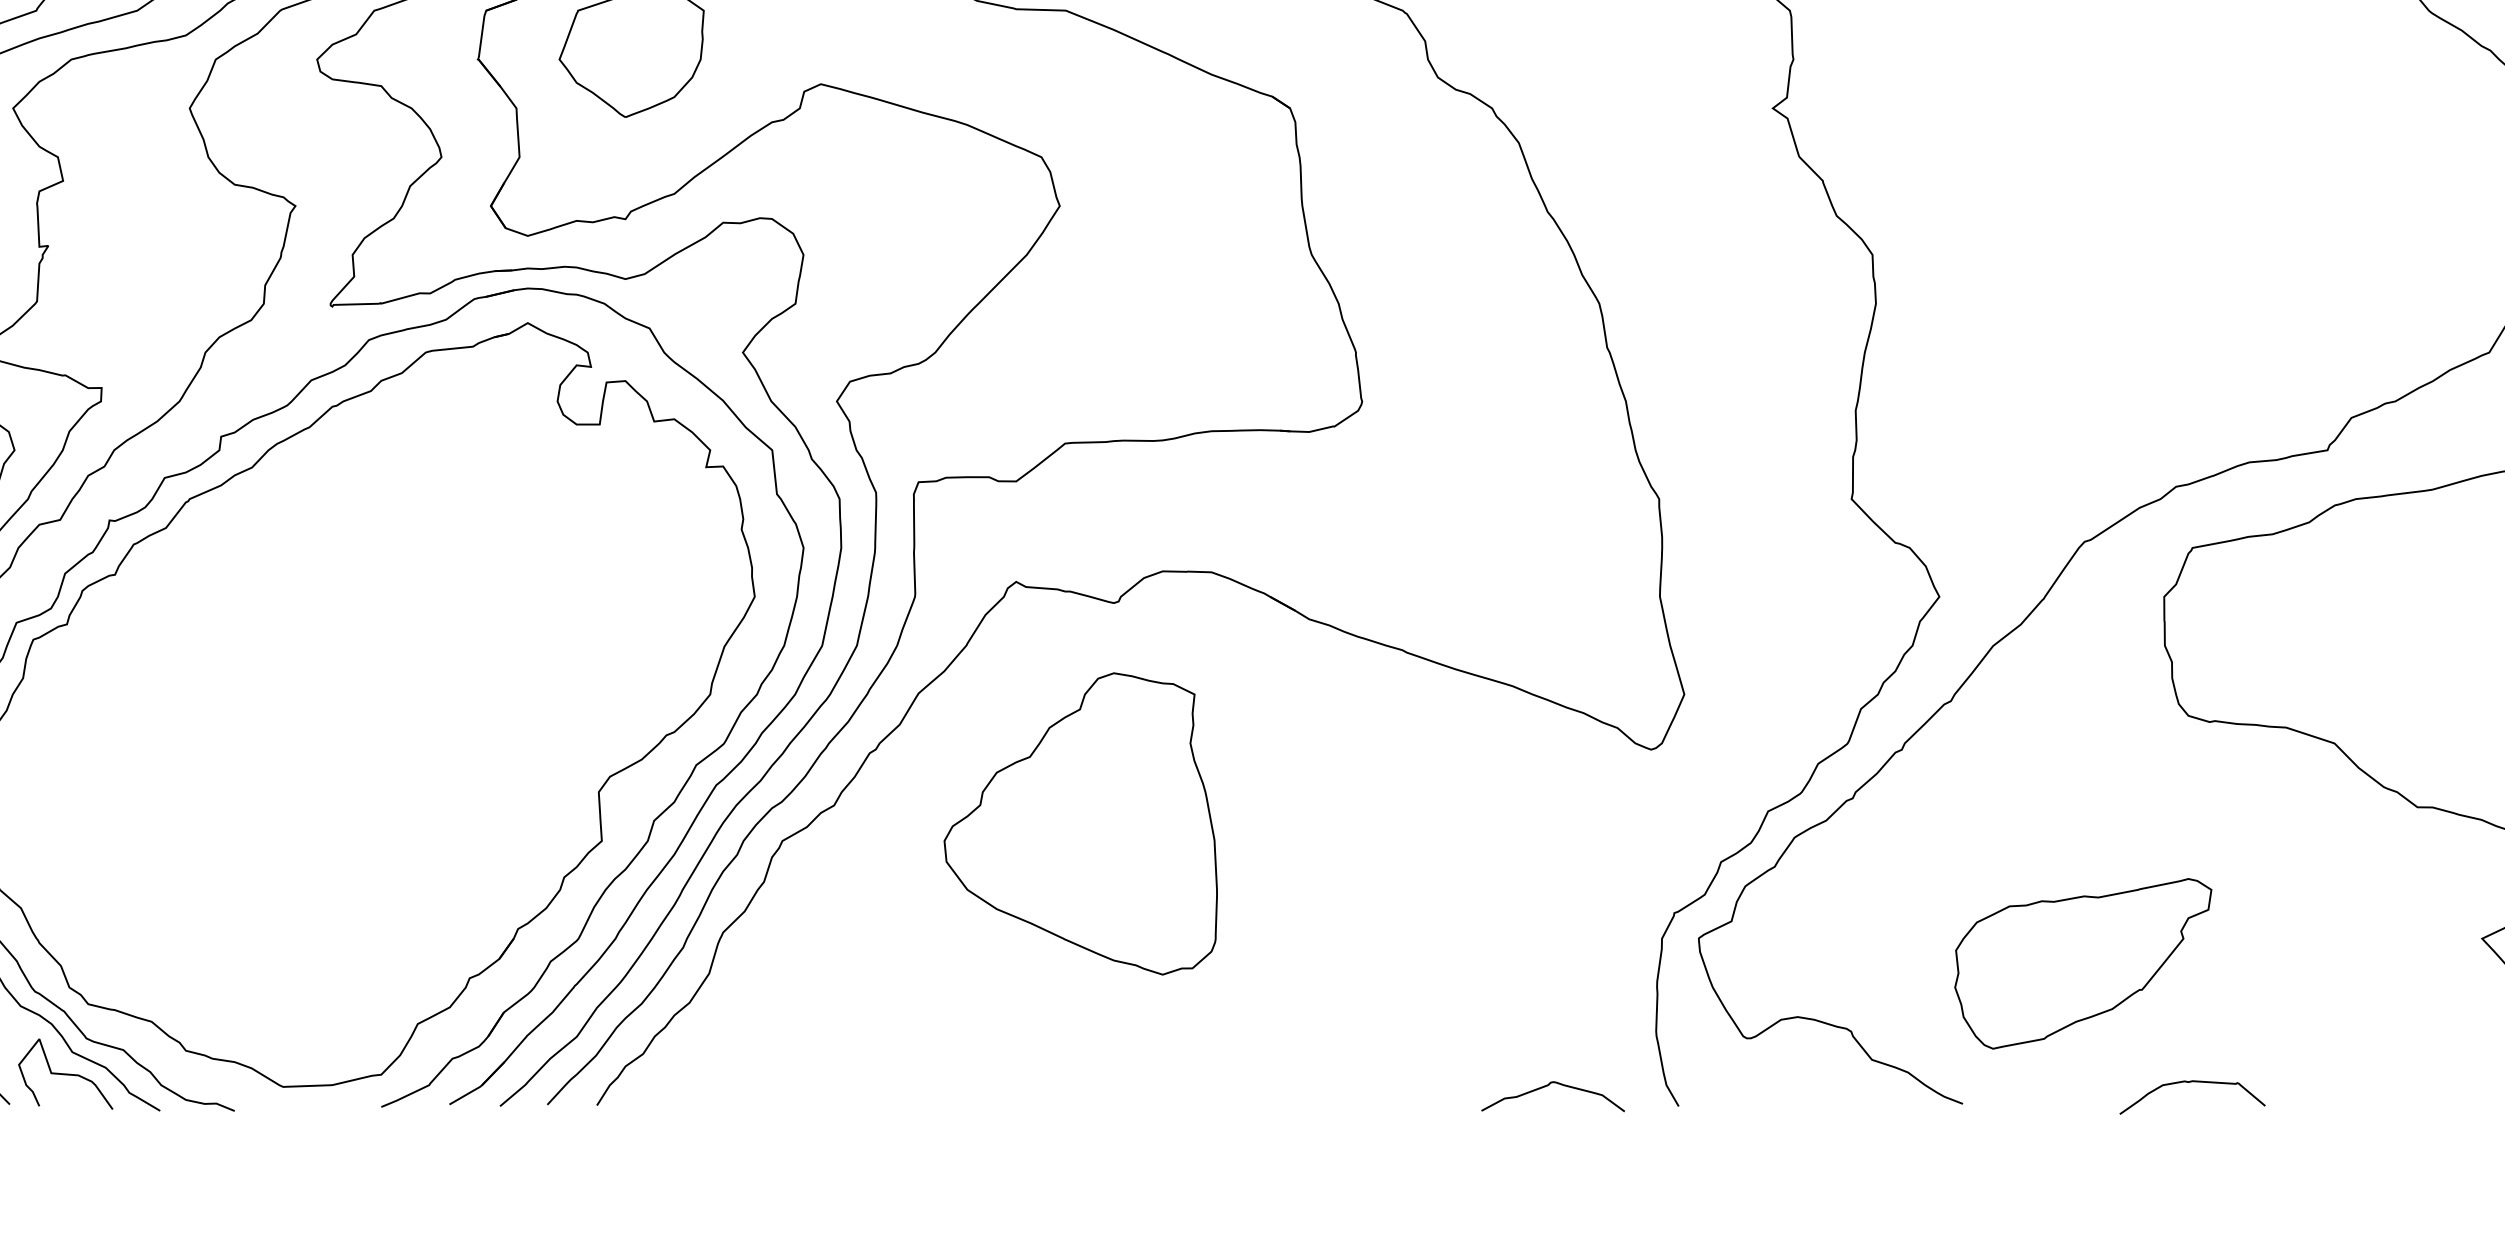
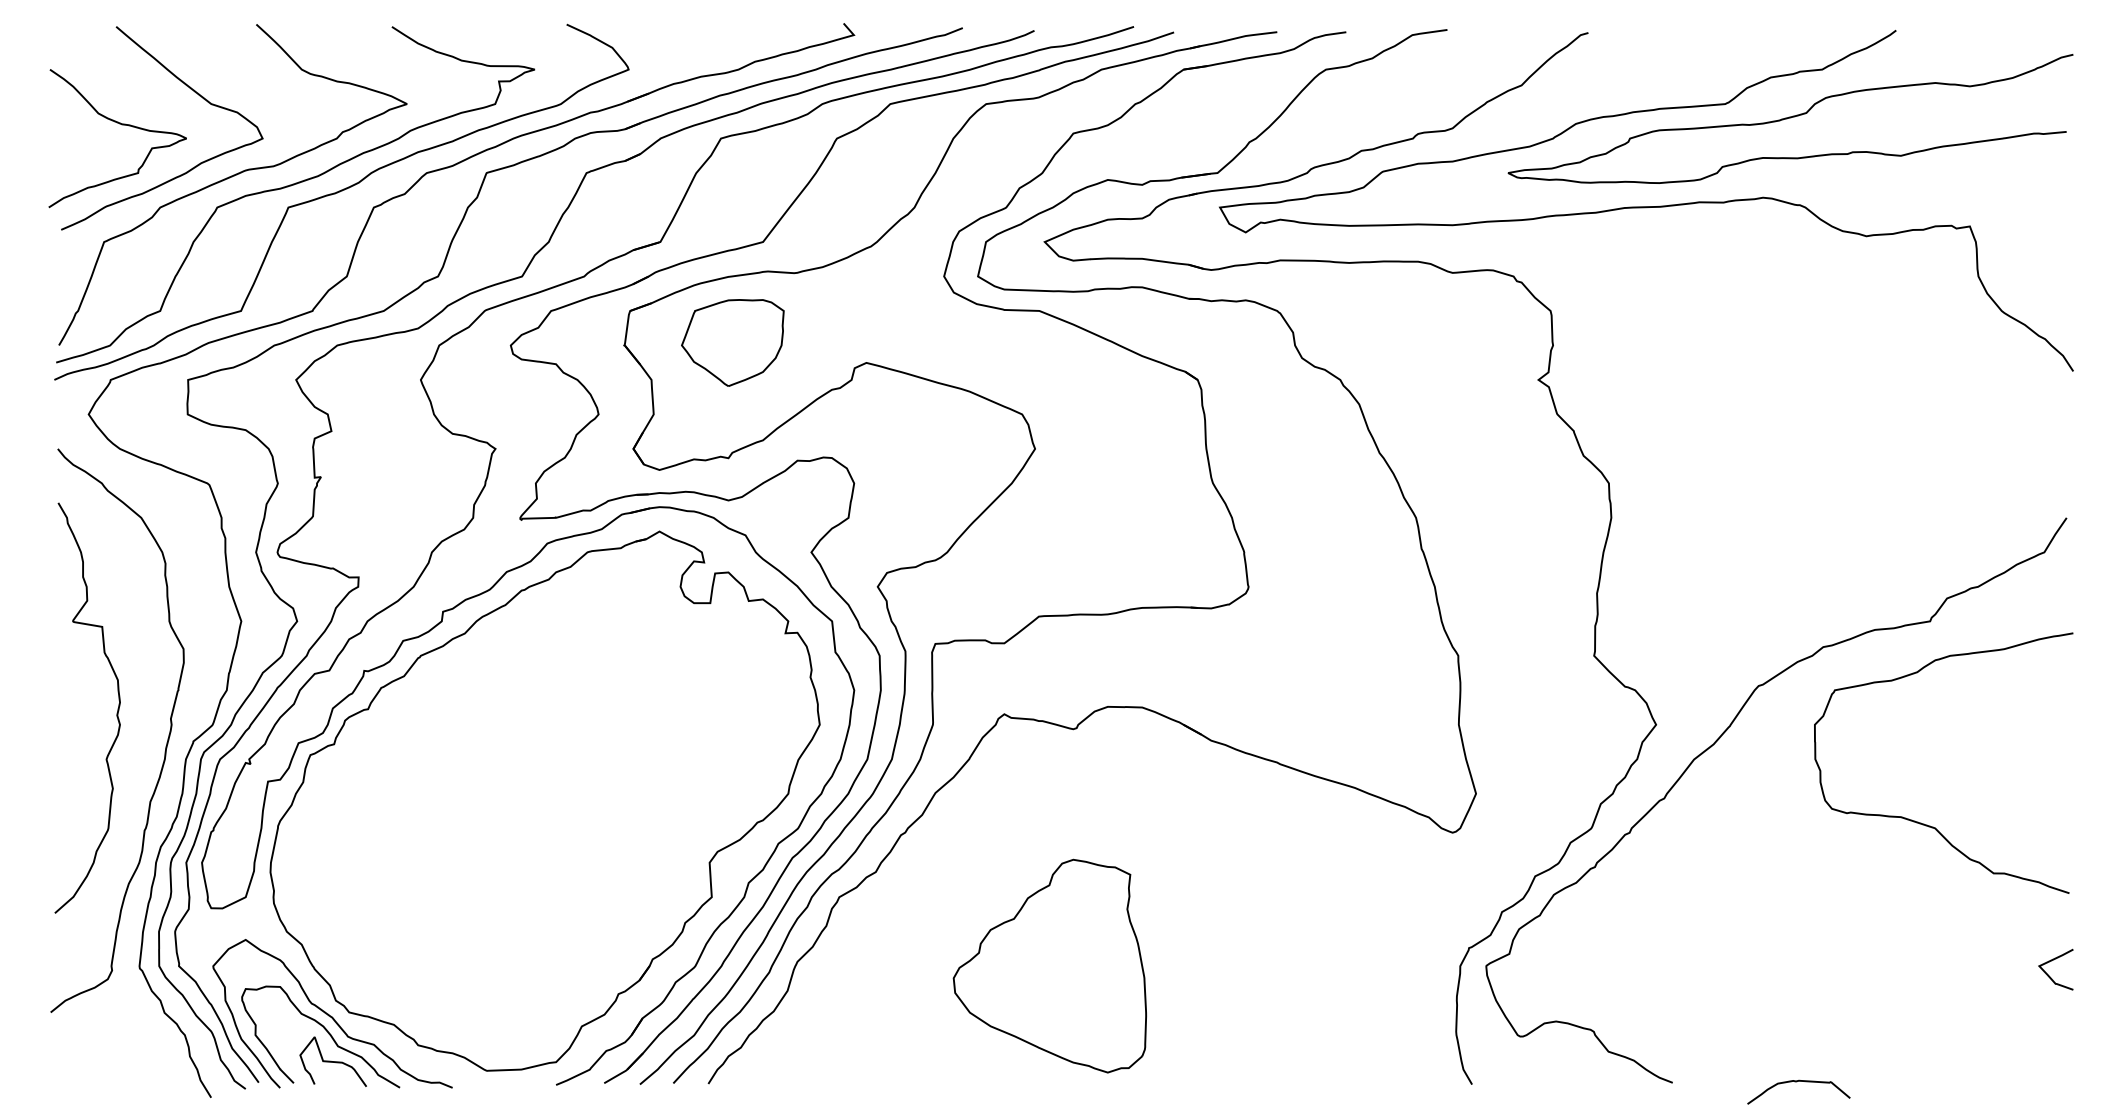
part: (1080, 823) -> (1049, 965), moved
part: (2082, 963) -> (1757, 983), removed
curve: (2189, 1083) -> (1796, 1082), moved
curve: (1548, 1086) -> (1380, 1070), removed

